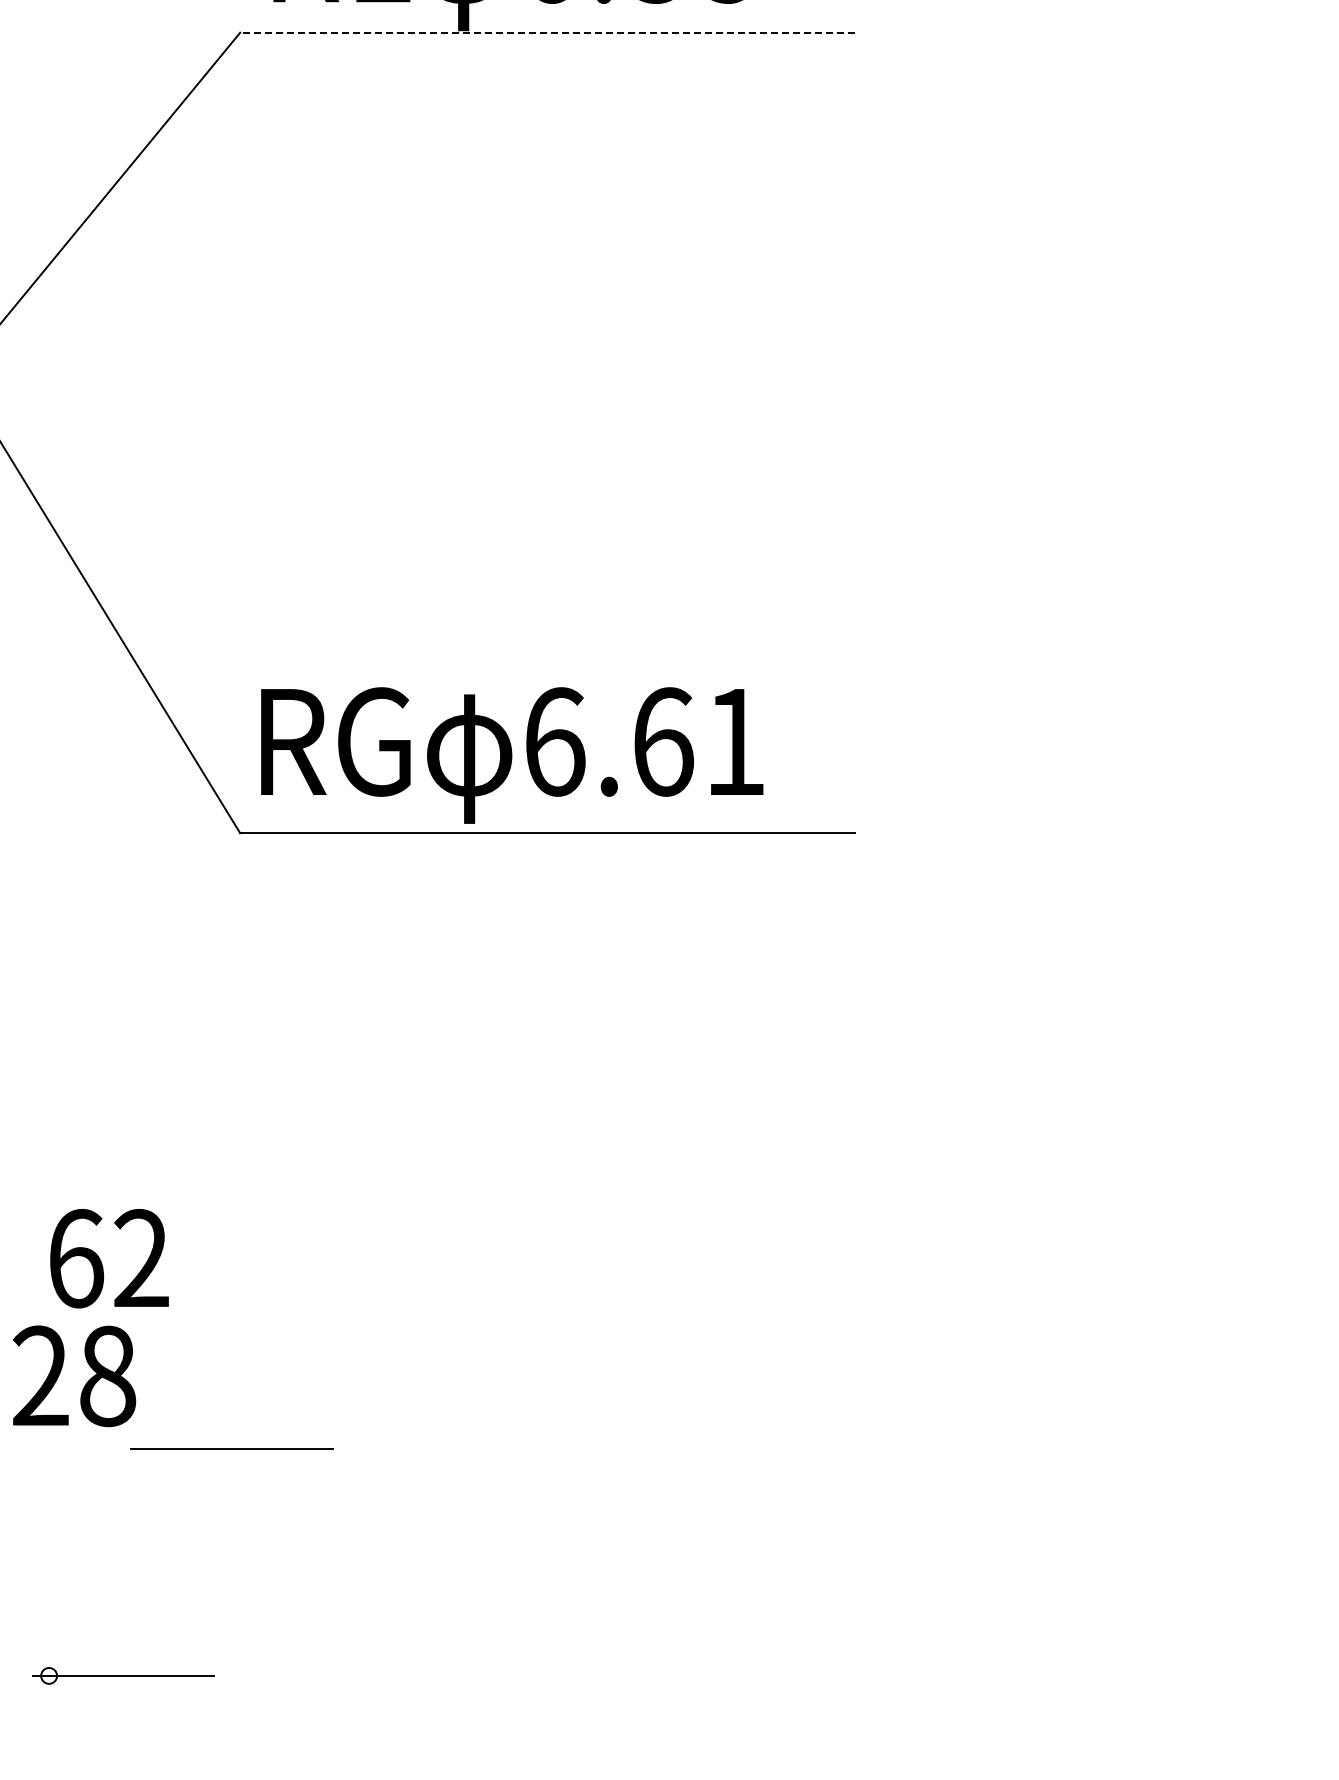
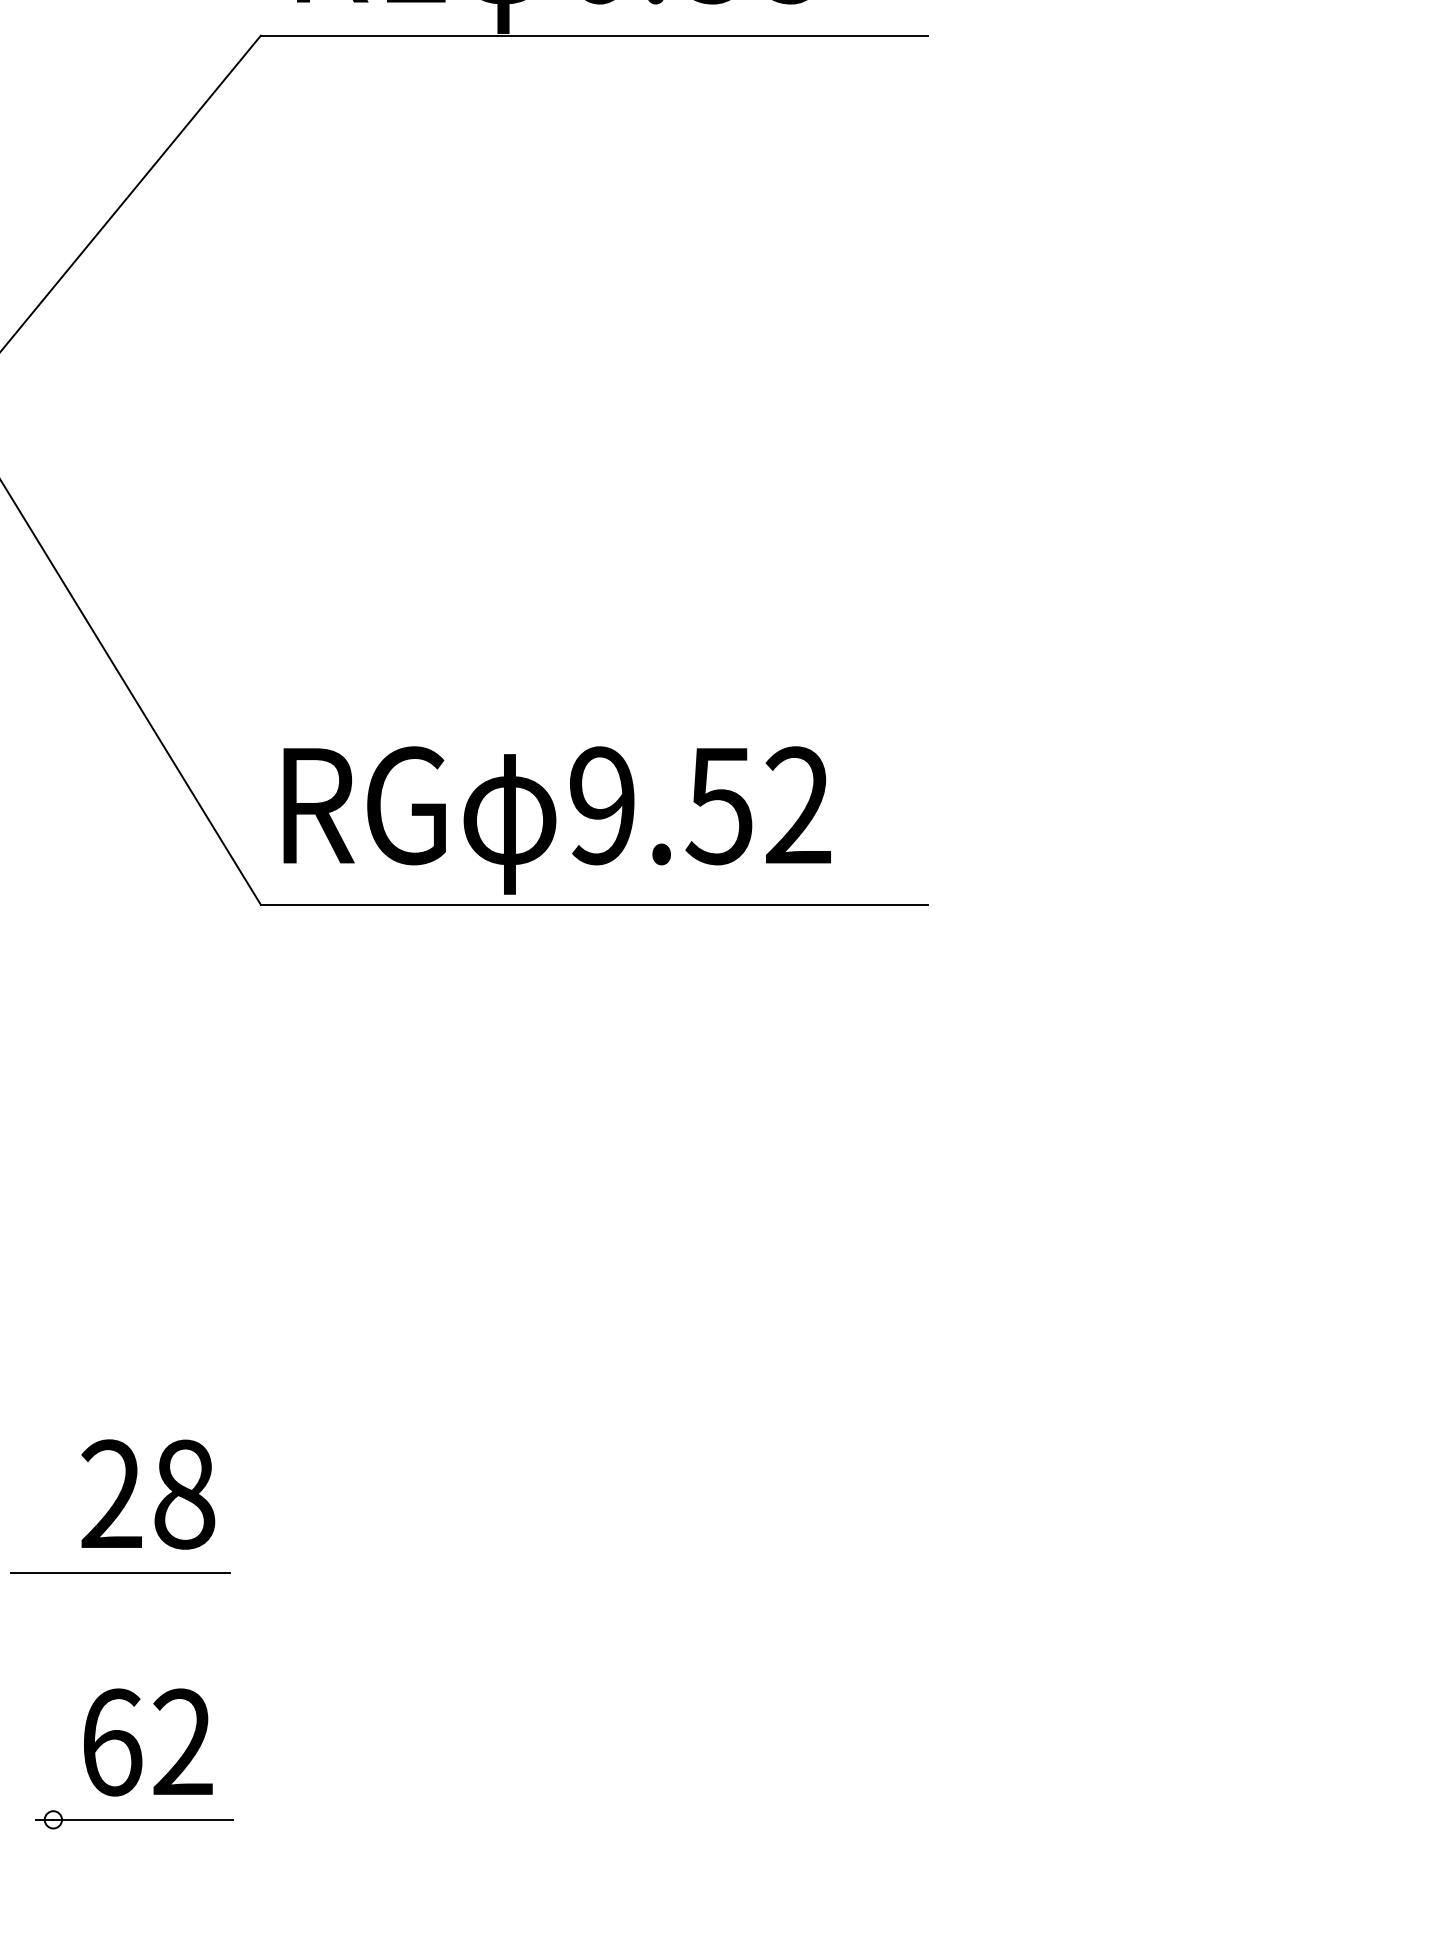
line: (547, 32) -> (594, 35), dashed -> solid
text: (644, 741) -> (699, 805), 6.61 -> 9.52
text: (109, 1258) -> (148, 1742), moved
text: (74, 1376) -> (148, 1494), moved
line: (231, 1448) -> (120, 1572), moved

